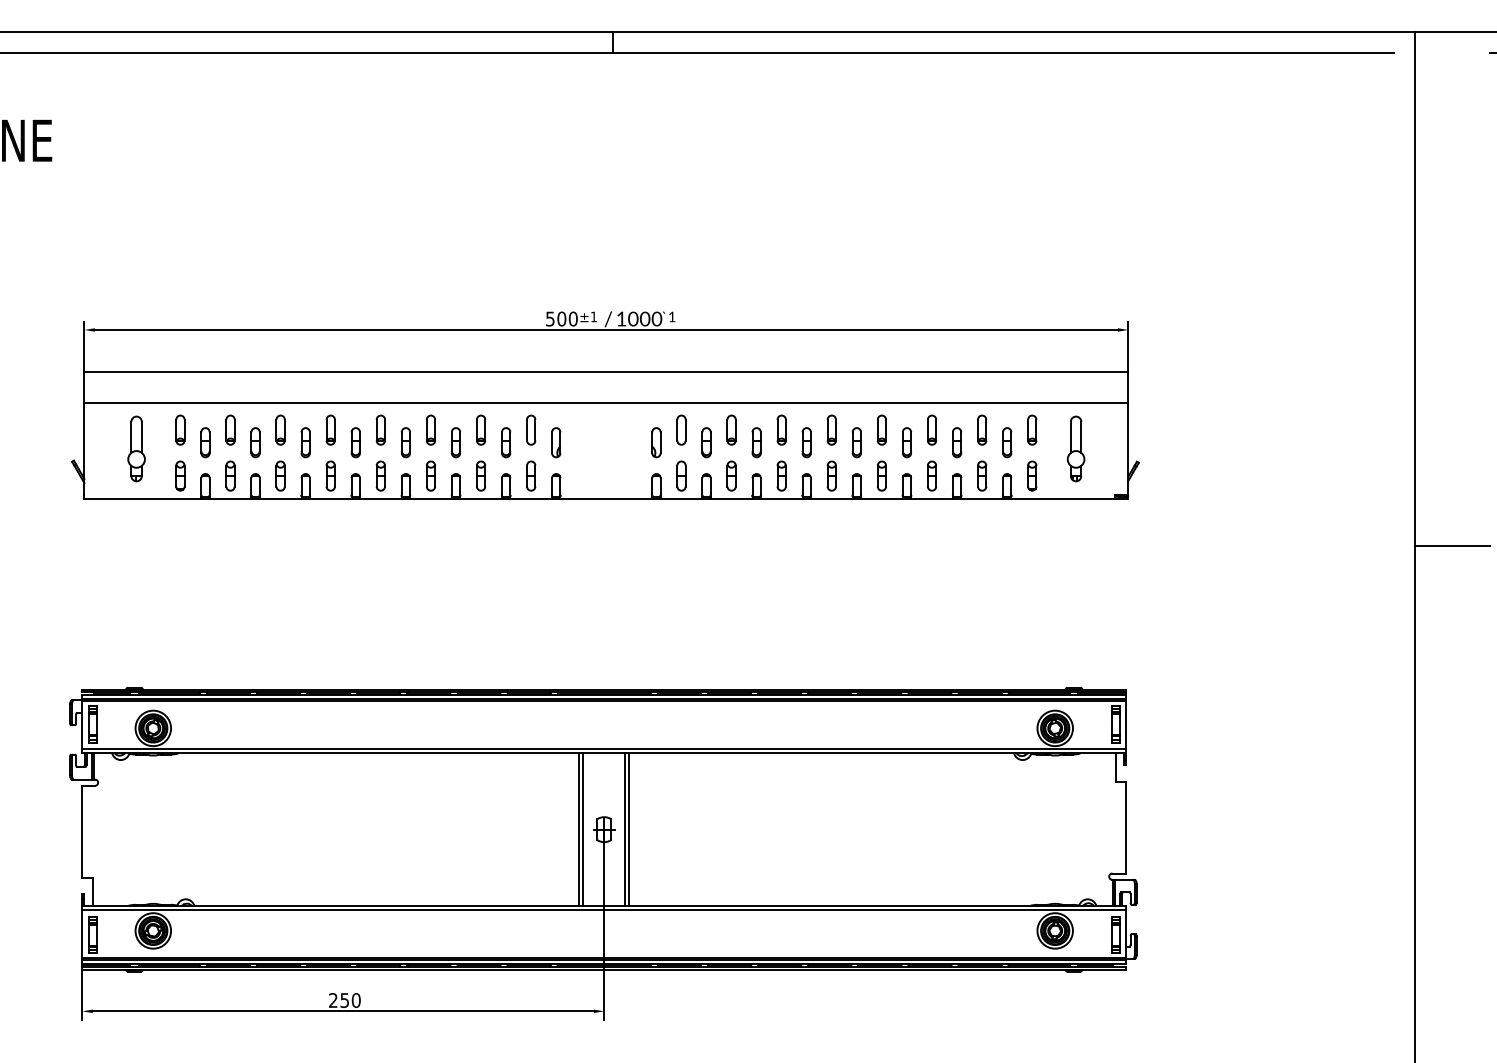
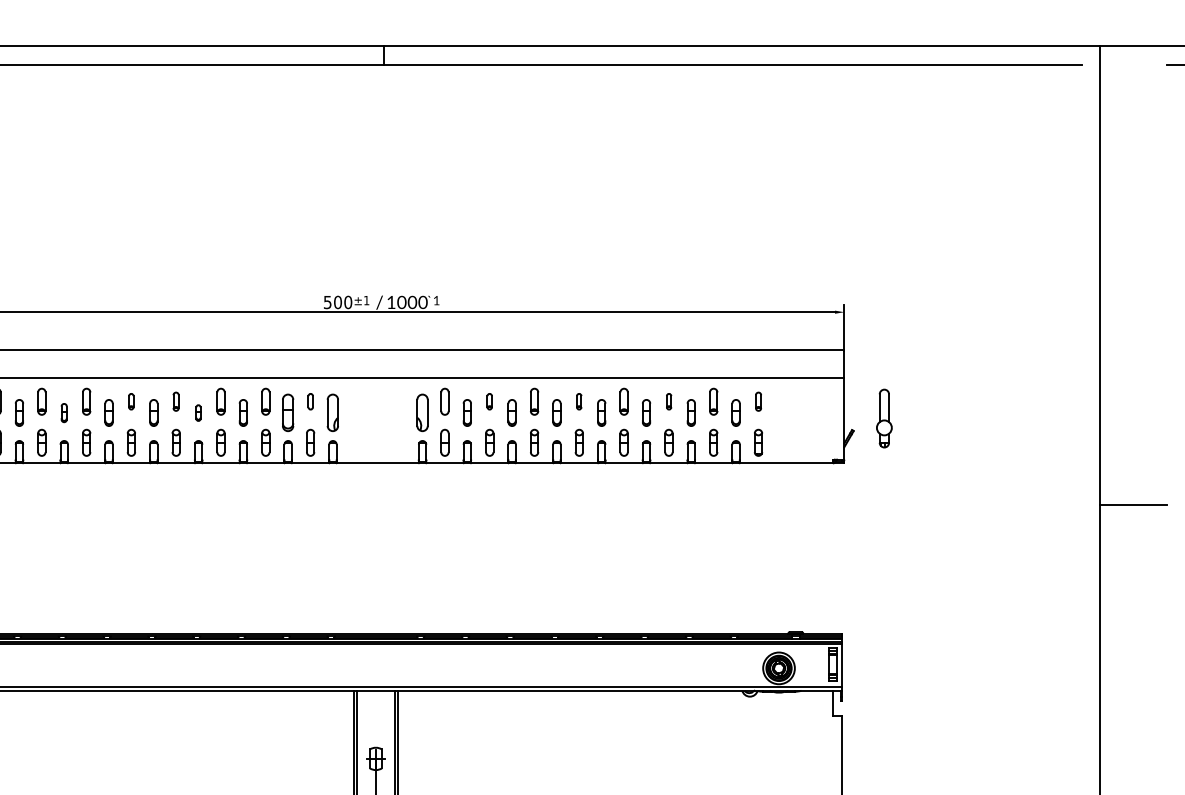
part: (330, 429) -> (131, 401), size x0.6
part: (380, 429) -> (175, 401), size x0.7
part: (531, 429) -> (310, 401), size x0.6
part: (731, 429) -> (489, 401), size x0.6
part: (831, 429) -> (579, 401), size x0.6
part: (932, 429) -> (669, 401), size x0.6
part: (1032, 429) -> (758, 401), size x0.7
part: (255, 442) -> (64, 412), size x0.7
part: (405, 442) -> (198, 412), size x0.6
part: (506, 442) -> (288, 412), size x1.4
part: (556, 442) -> (333, 412), size x1.4
part: (656, 442) -> (422, 412), size x1.4
part: (1075, 448) -> (883, 418), moved

